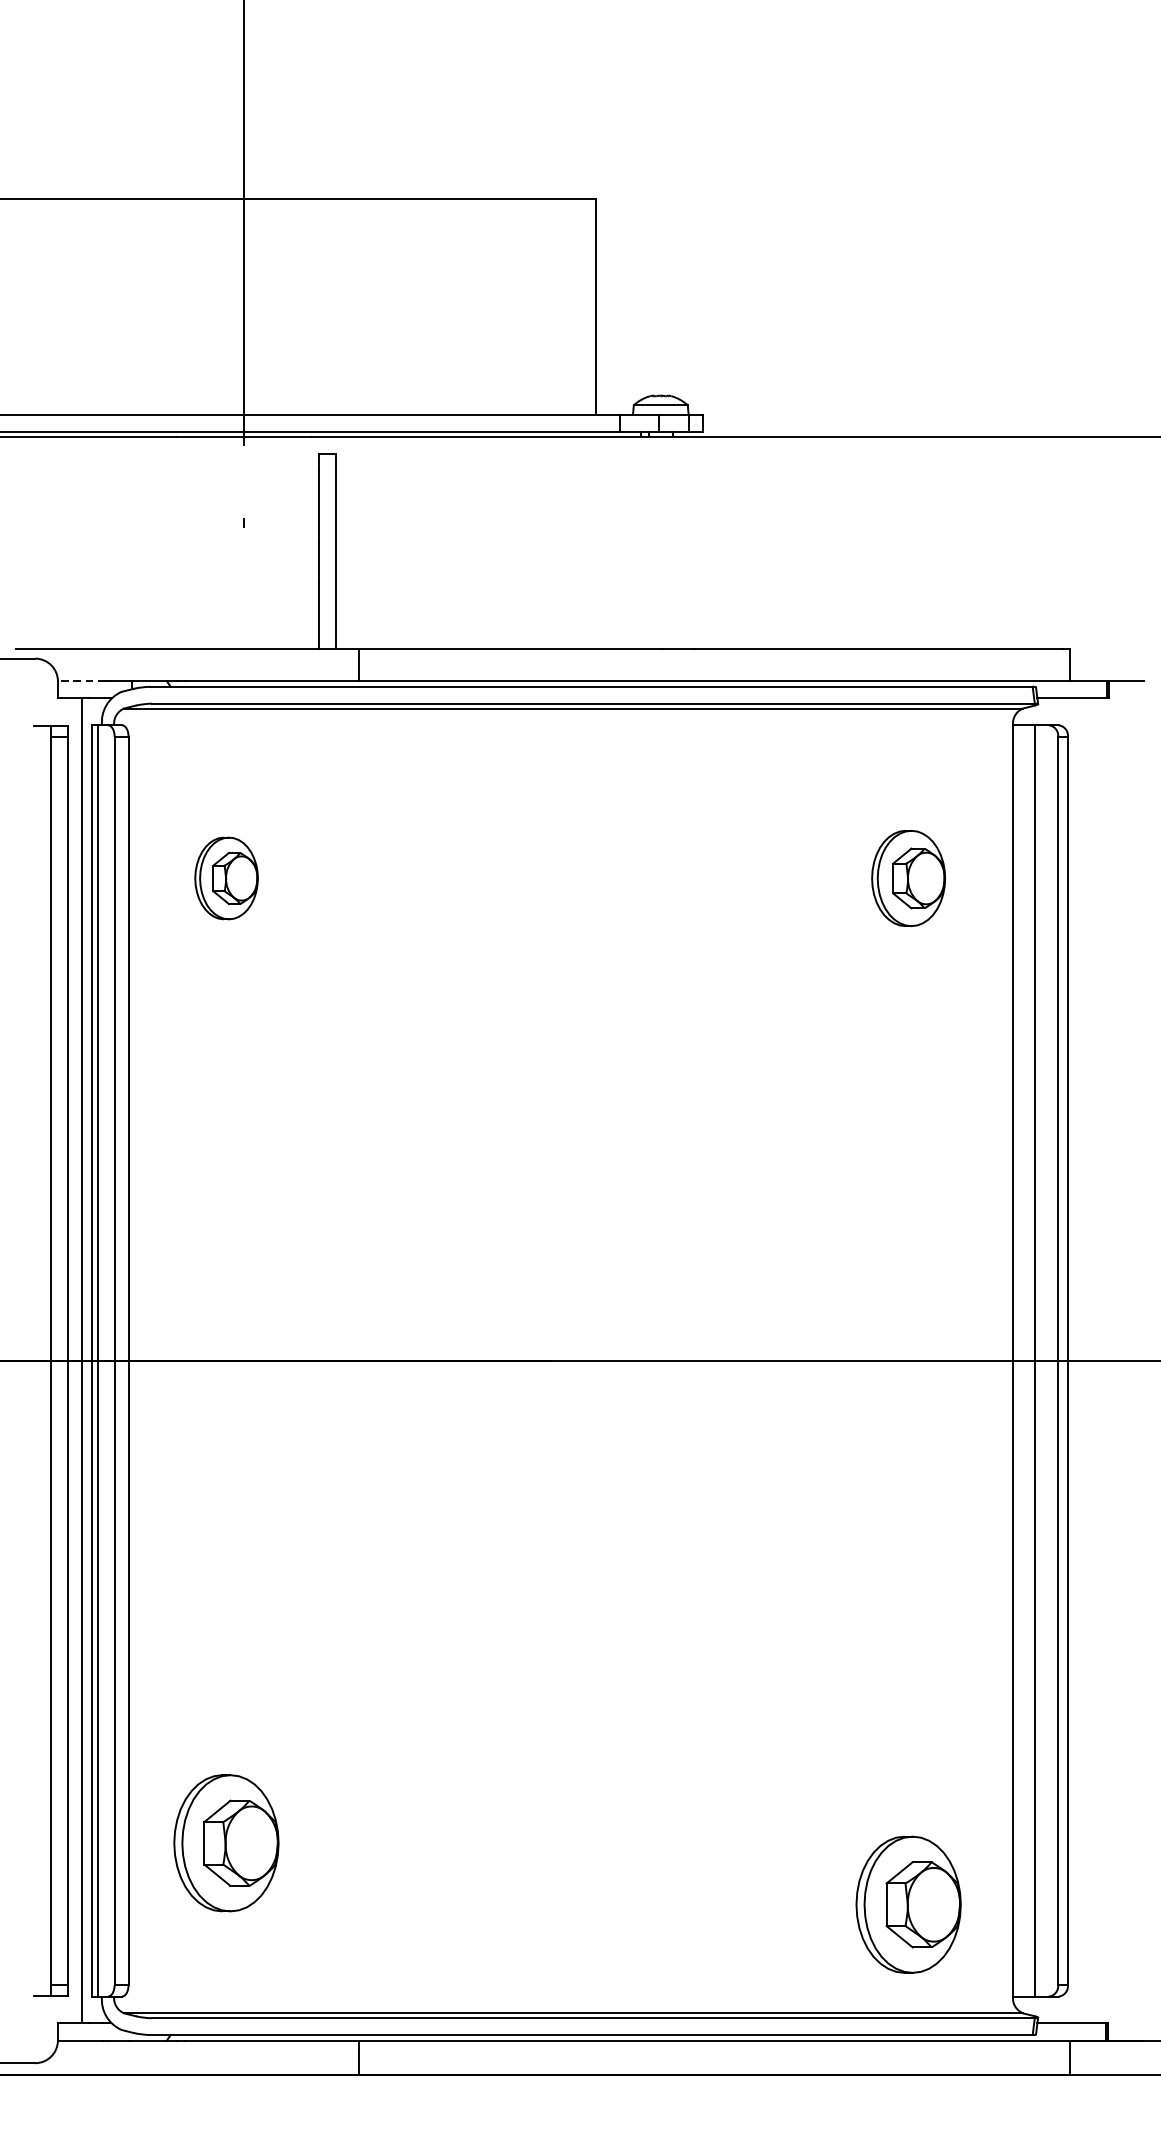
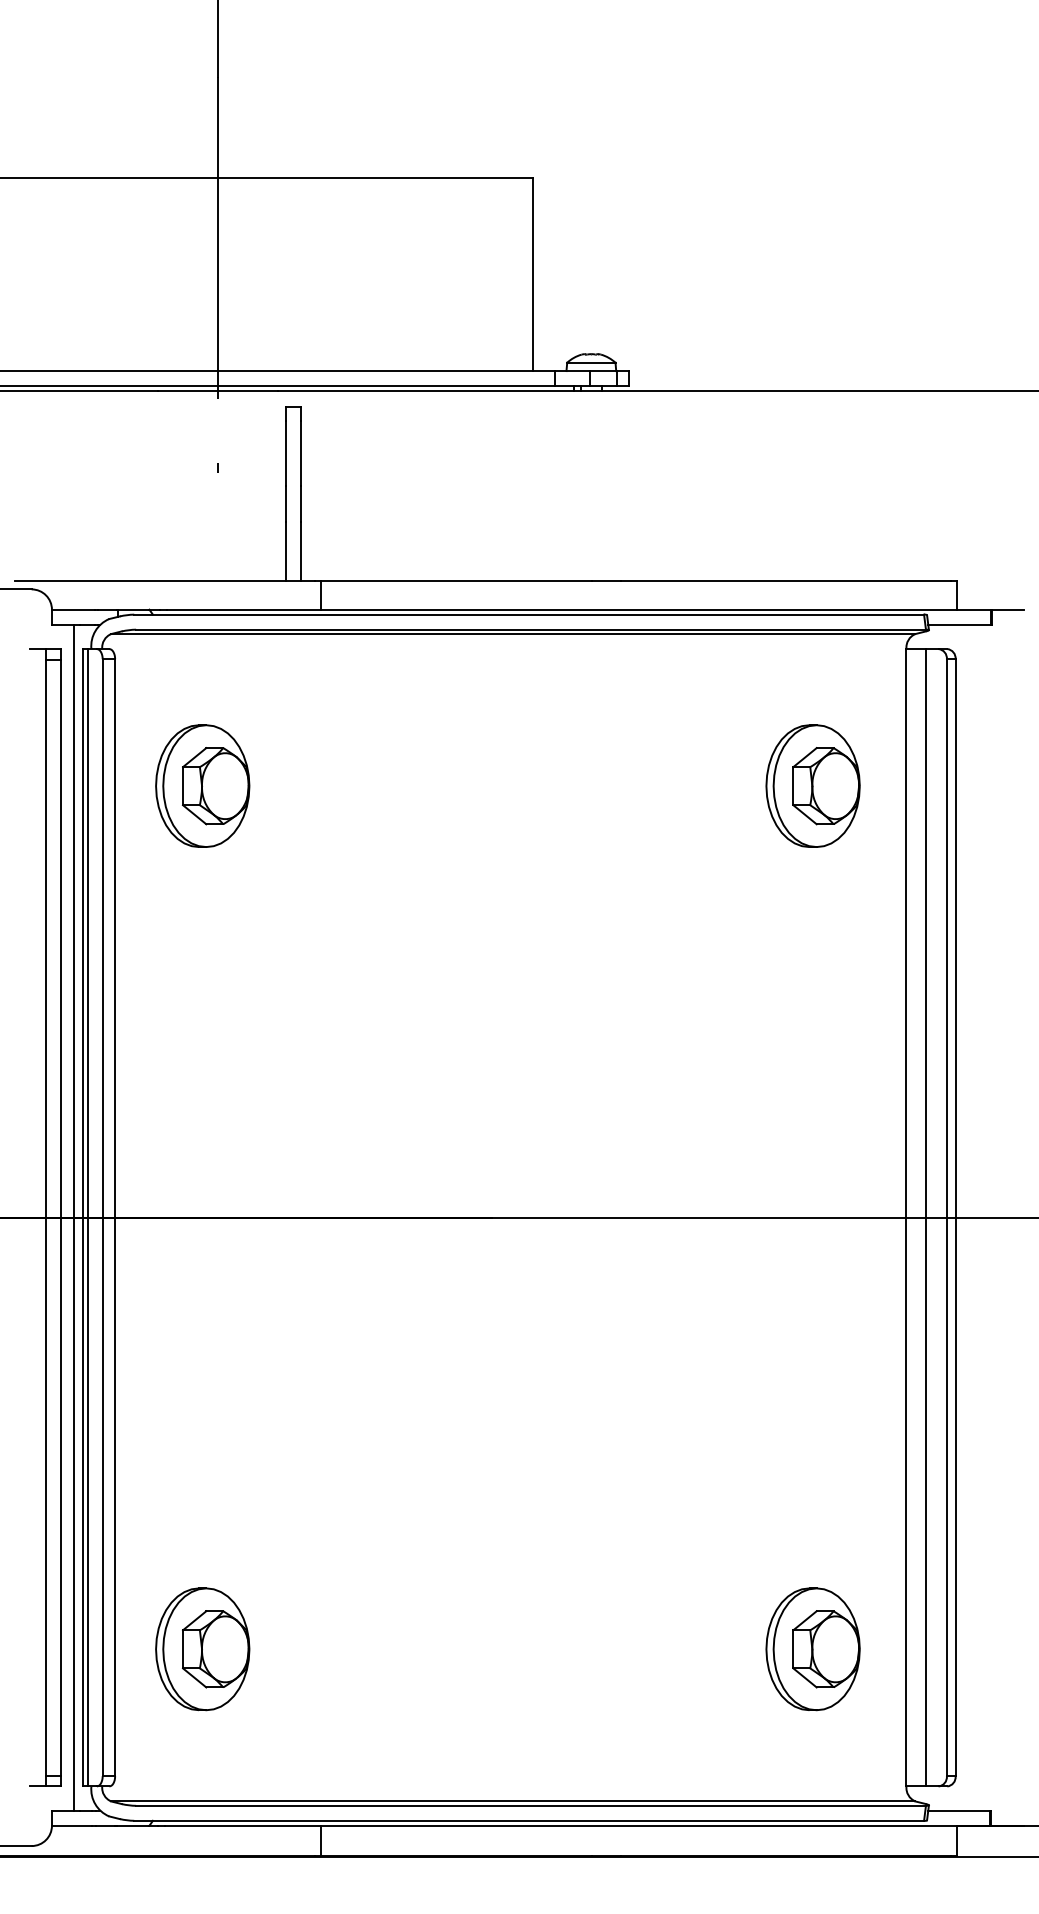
line: (80, 681) -> (72, 609), dashed -> solid
part: (226, 877) -> (202, 785), size x1.67
part: (907, 877) -> (812, 785), size x1.43
part: (907, 1904) -> (812, 1649), moved

